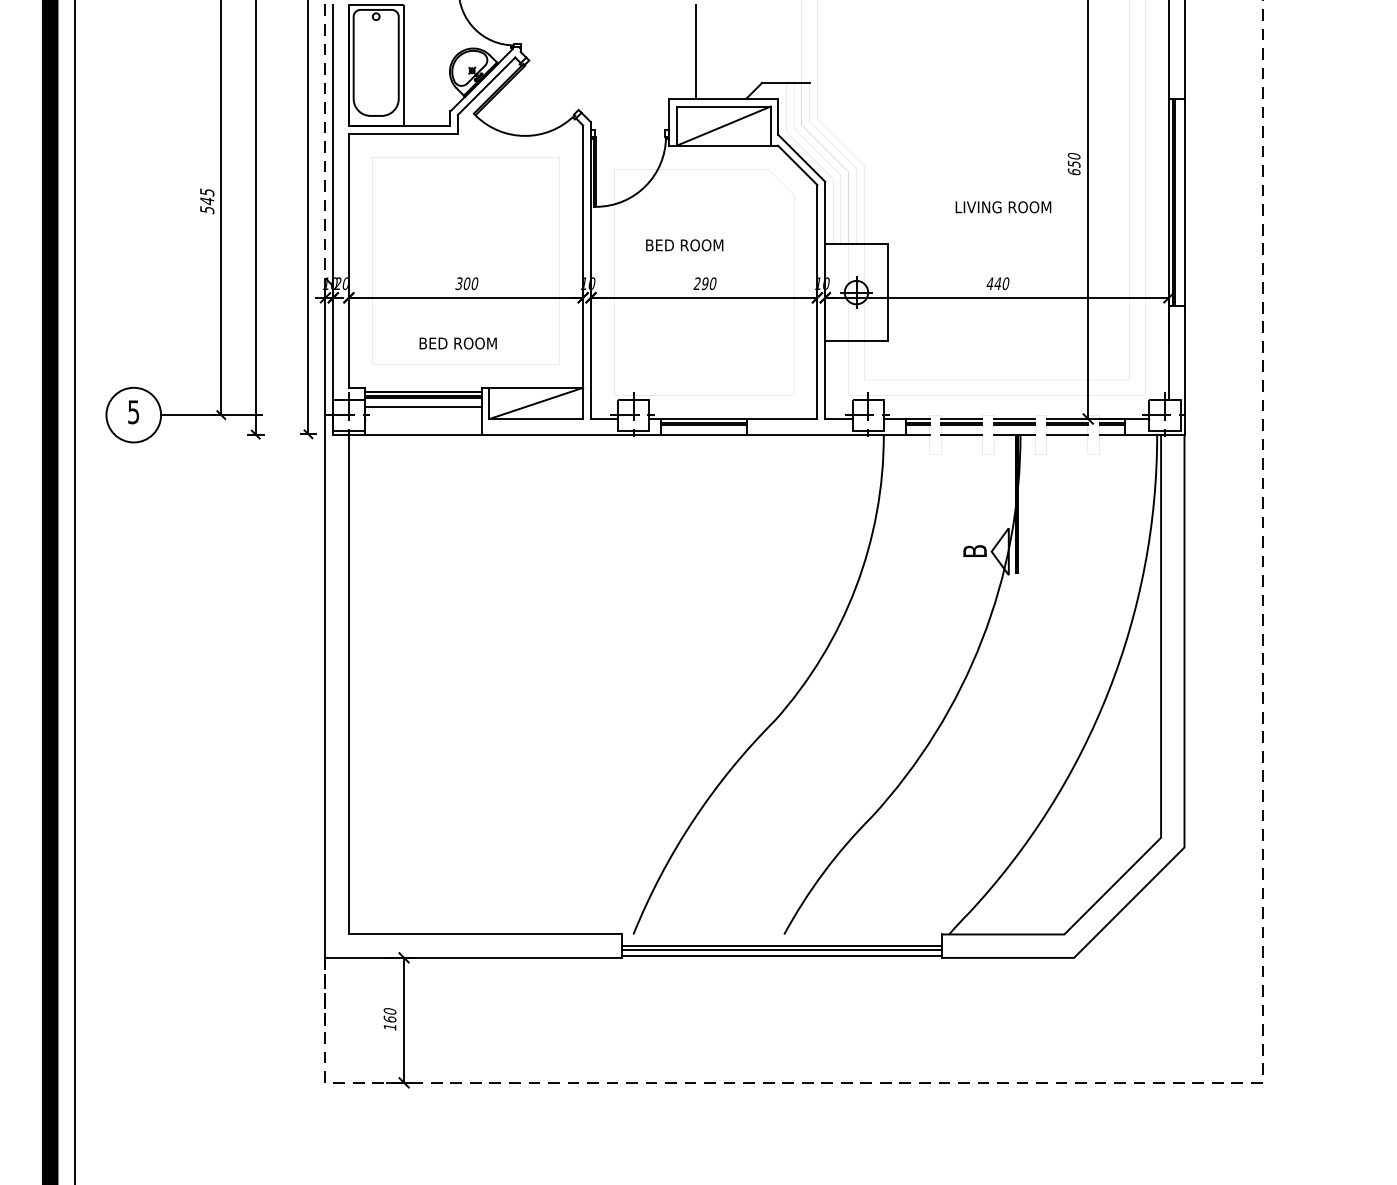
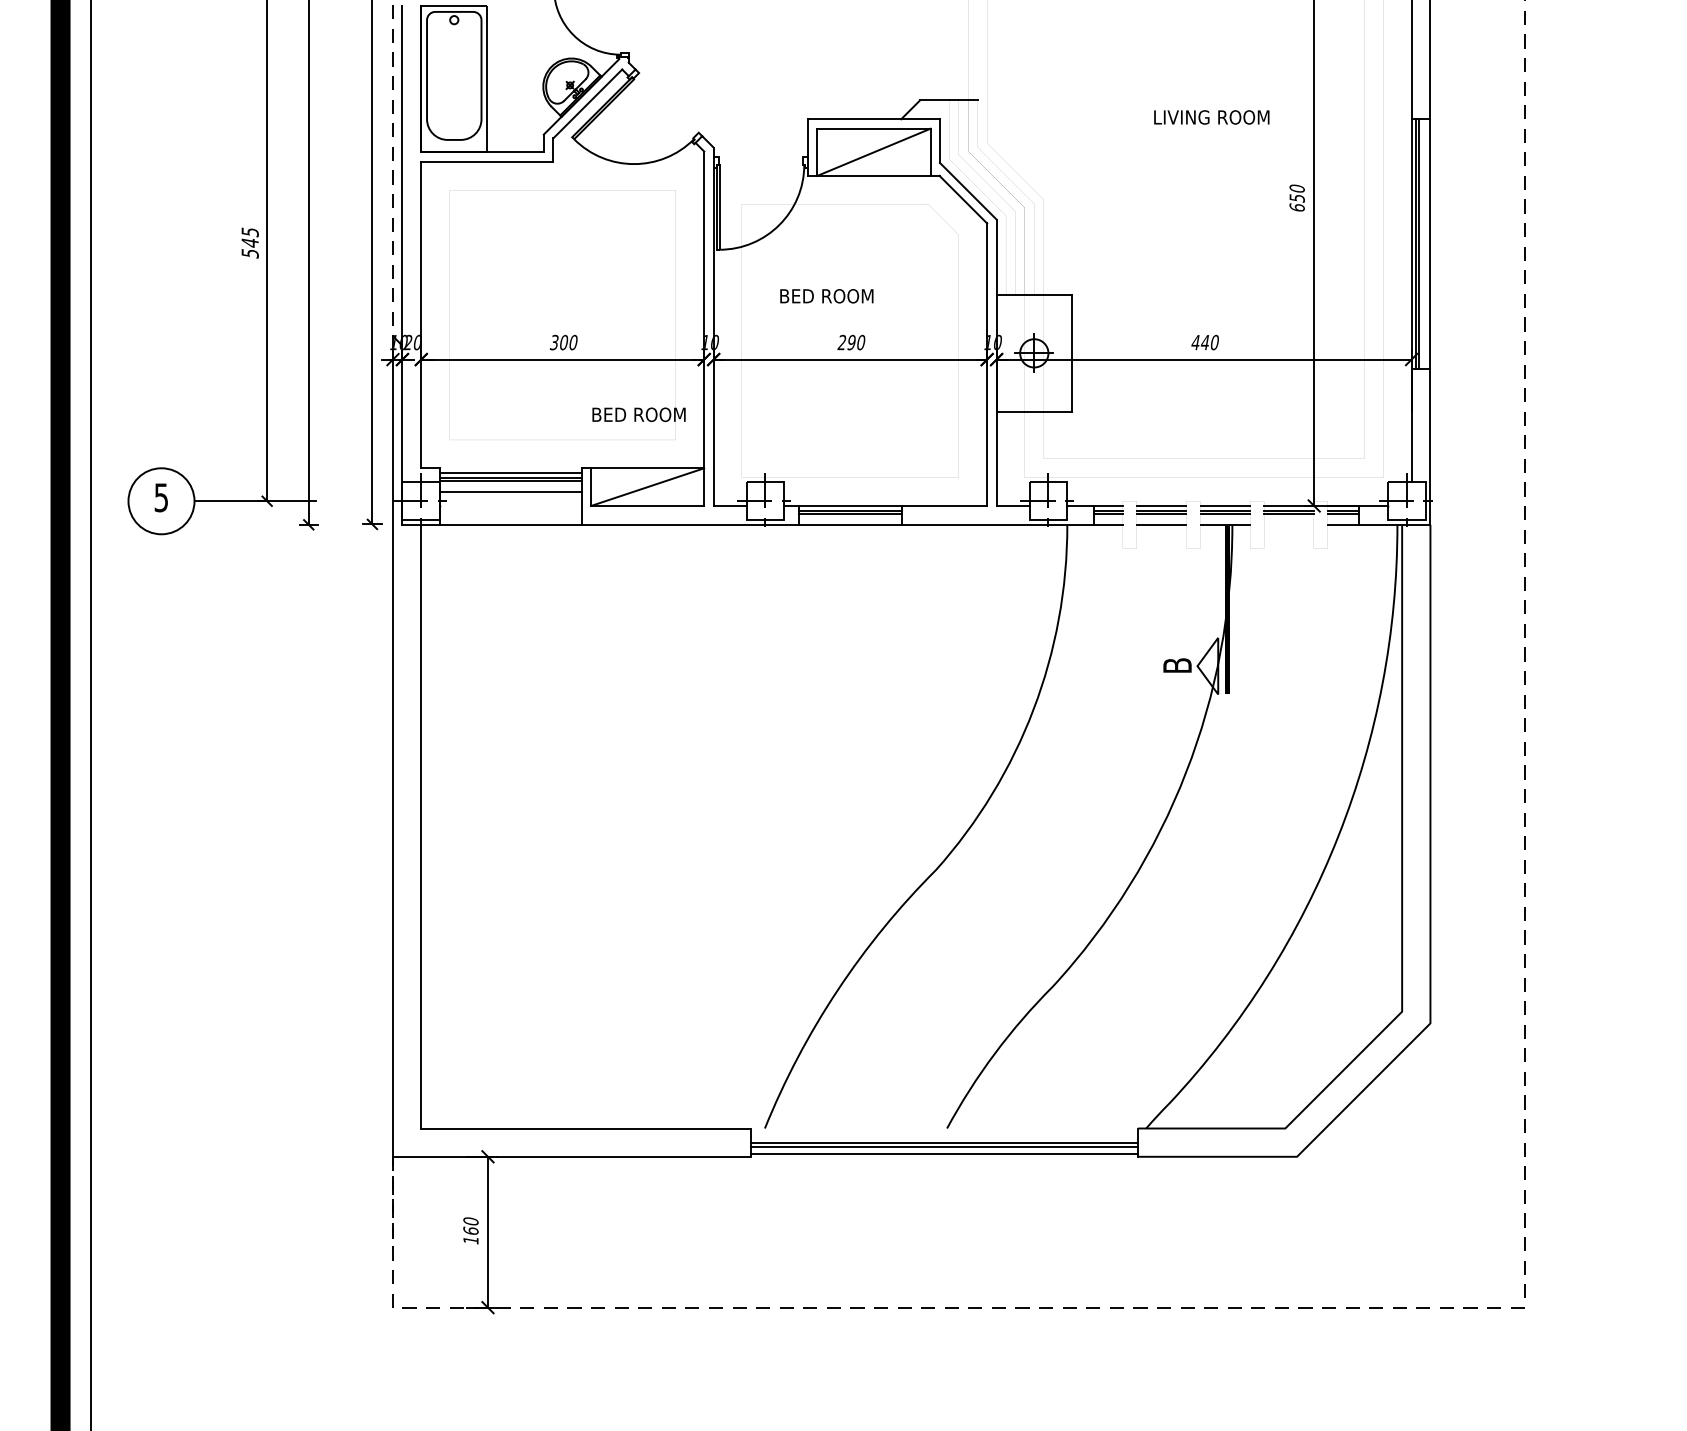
line: (696, 51) -> (841, 62), removed
text: (1003, 207) -> (1211, 117), moved
text: (457, 343) -> (638, 414), moved
line: (1066, 434) -> (1287, 524), removed

